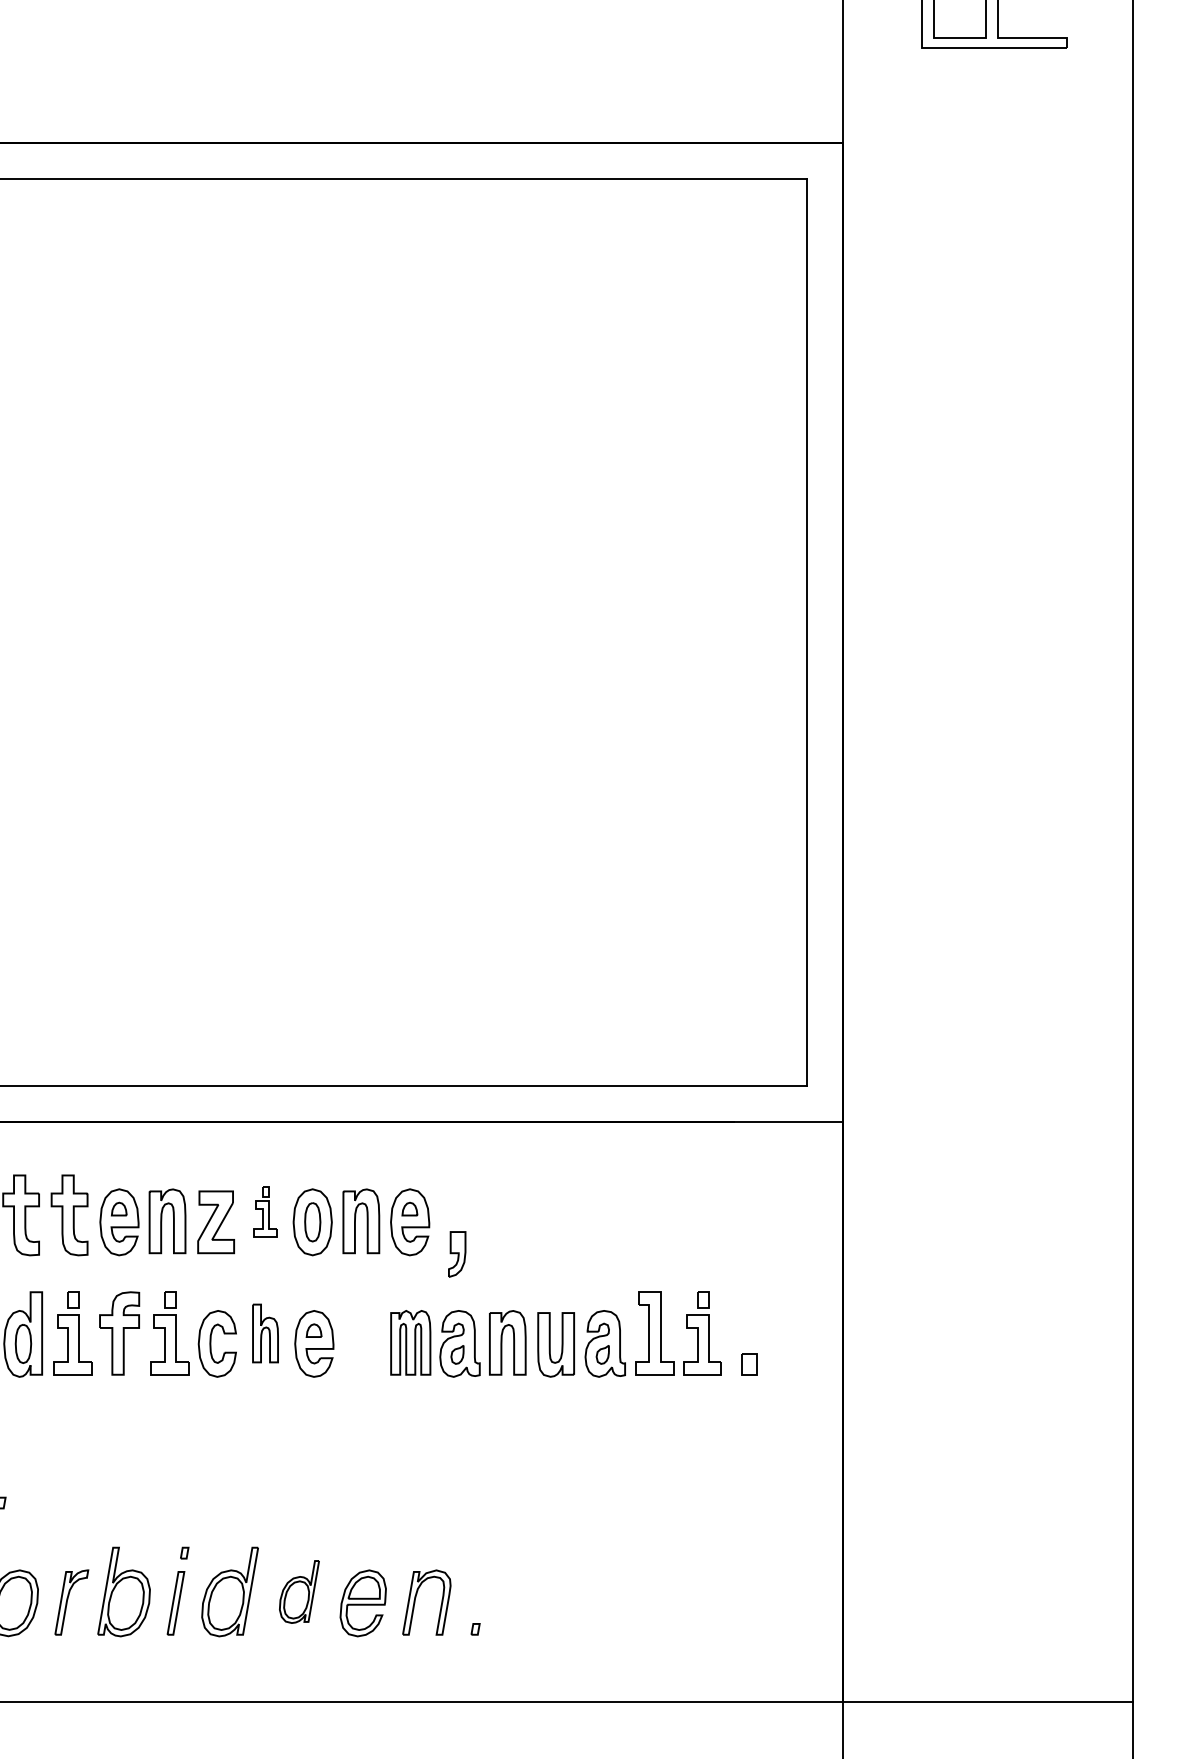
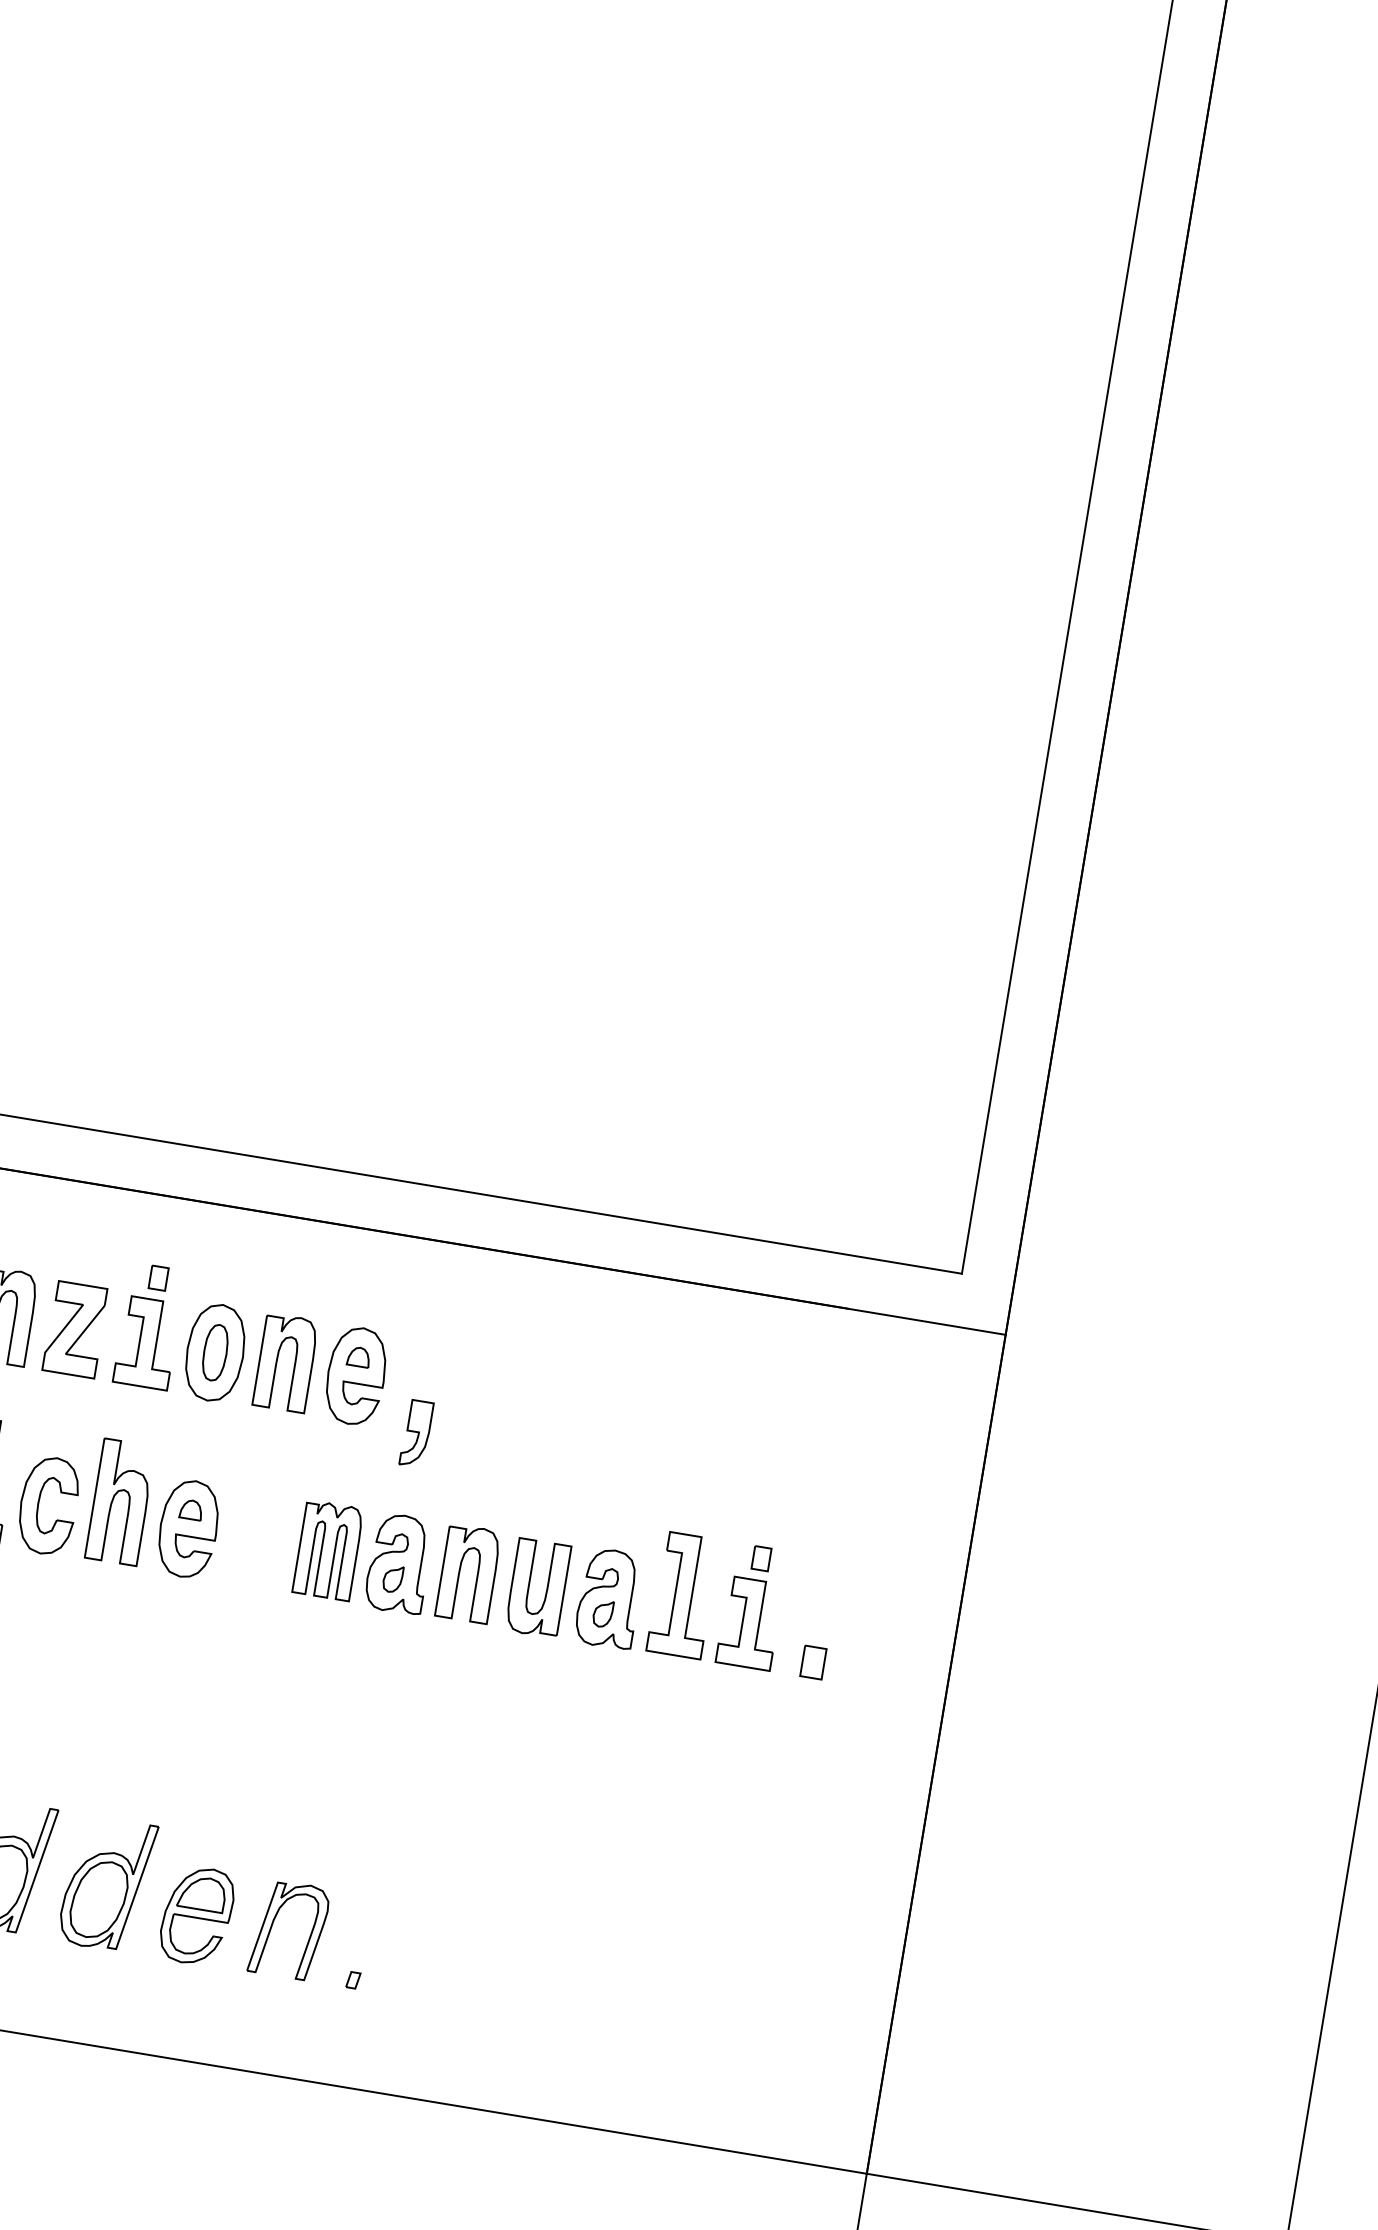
part: (265, 1211) -> (149, 1325), size x1.67
part: (265, 1333) -> (120, 1502), size x1.43
part: (299, 1591) -> (107, 1883), size x1.43

